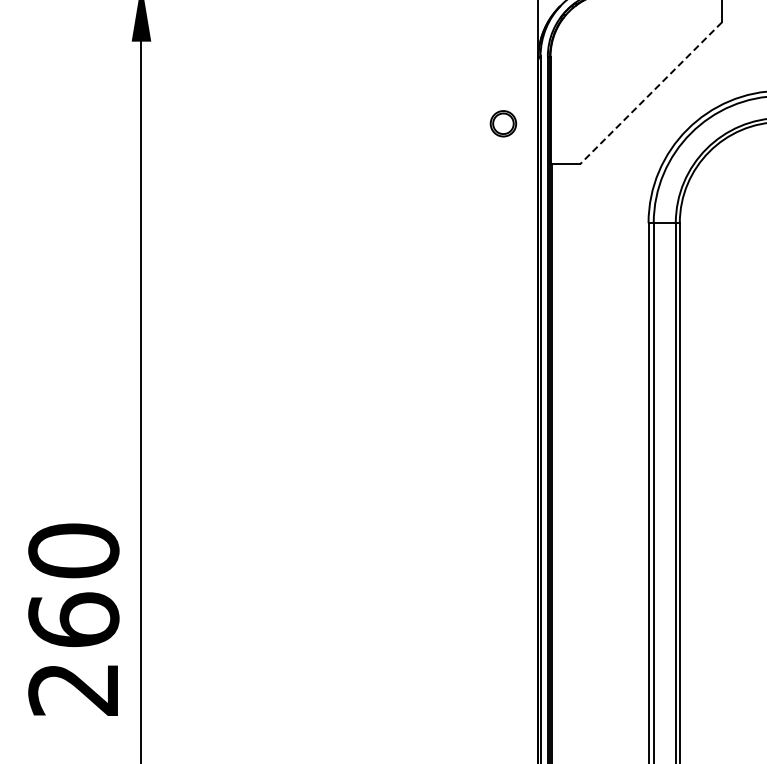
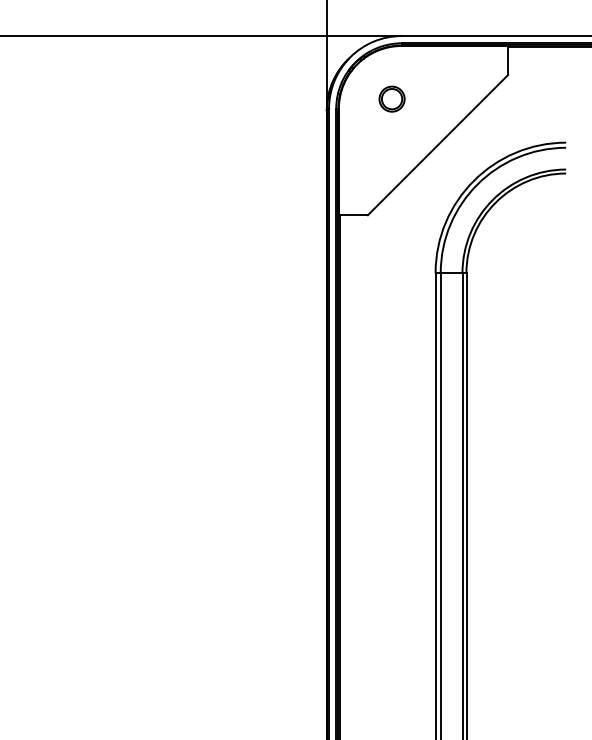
line: (650, 93) -> (437, 145), dashed -> solid
part: (503, 123) -> (392, 98), moved

